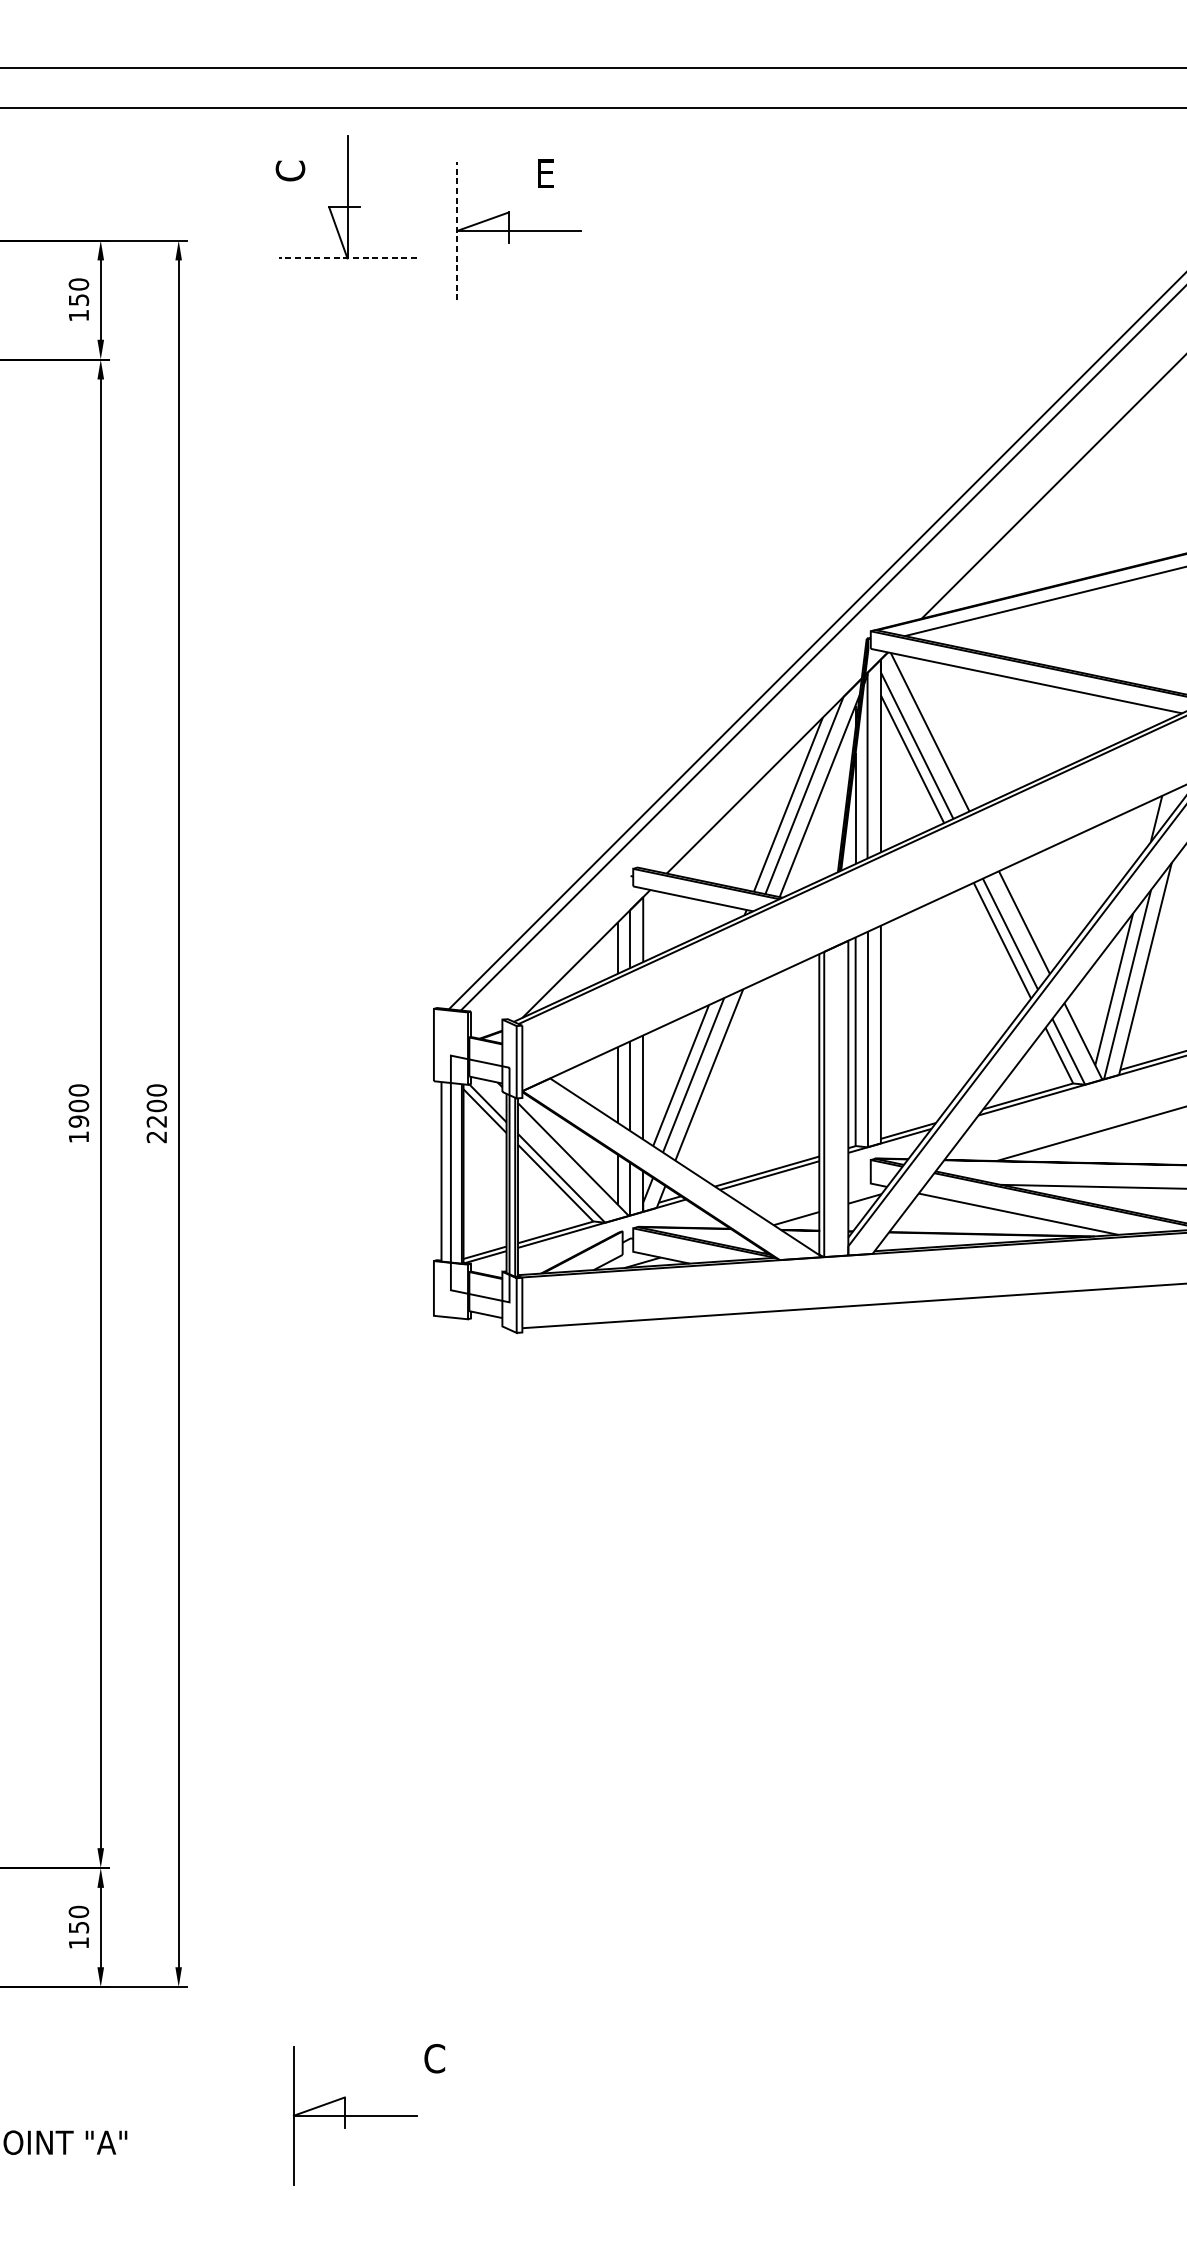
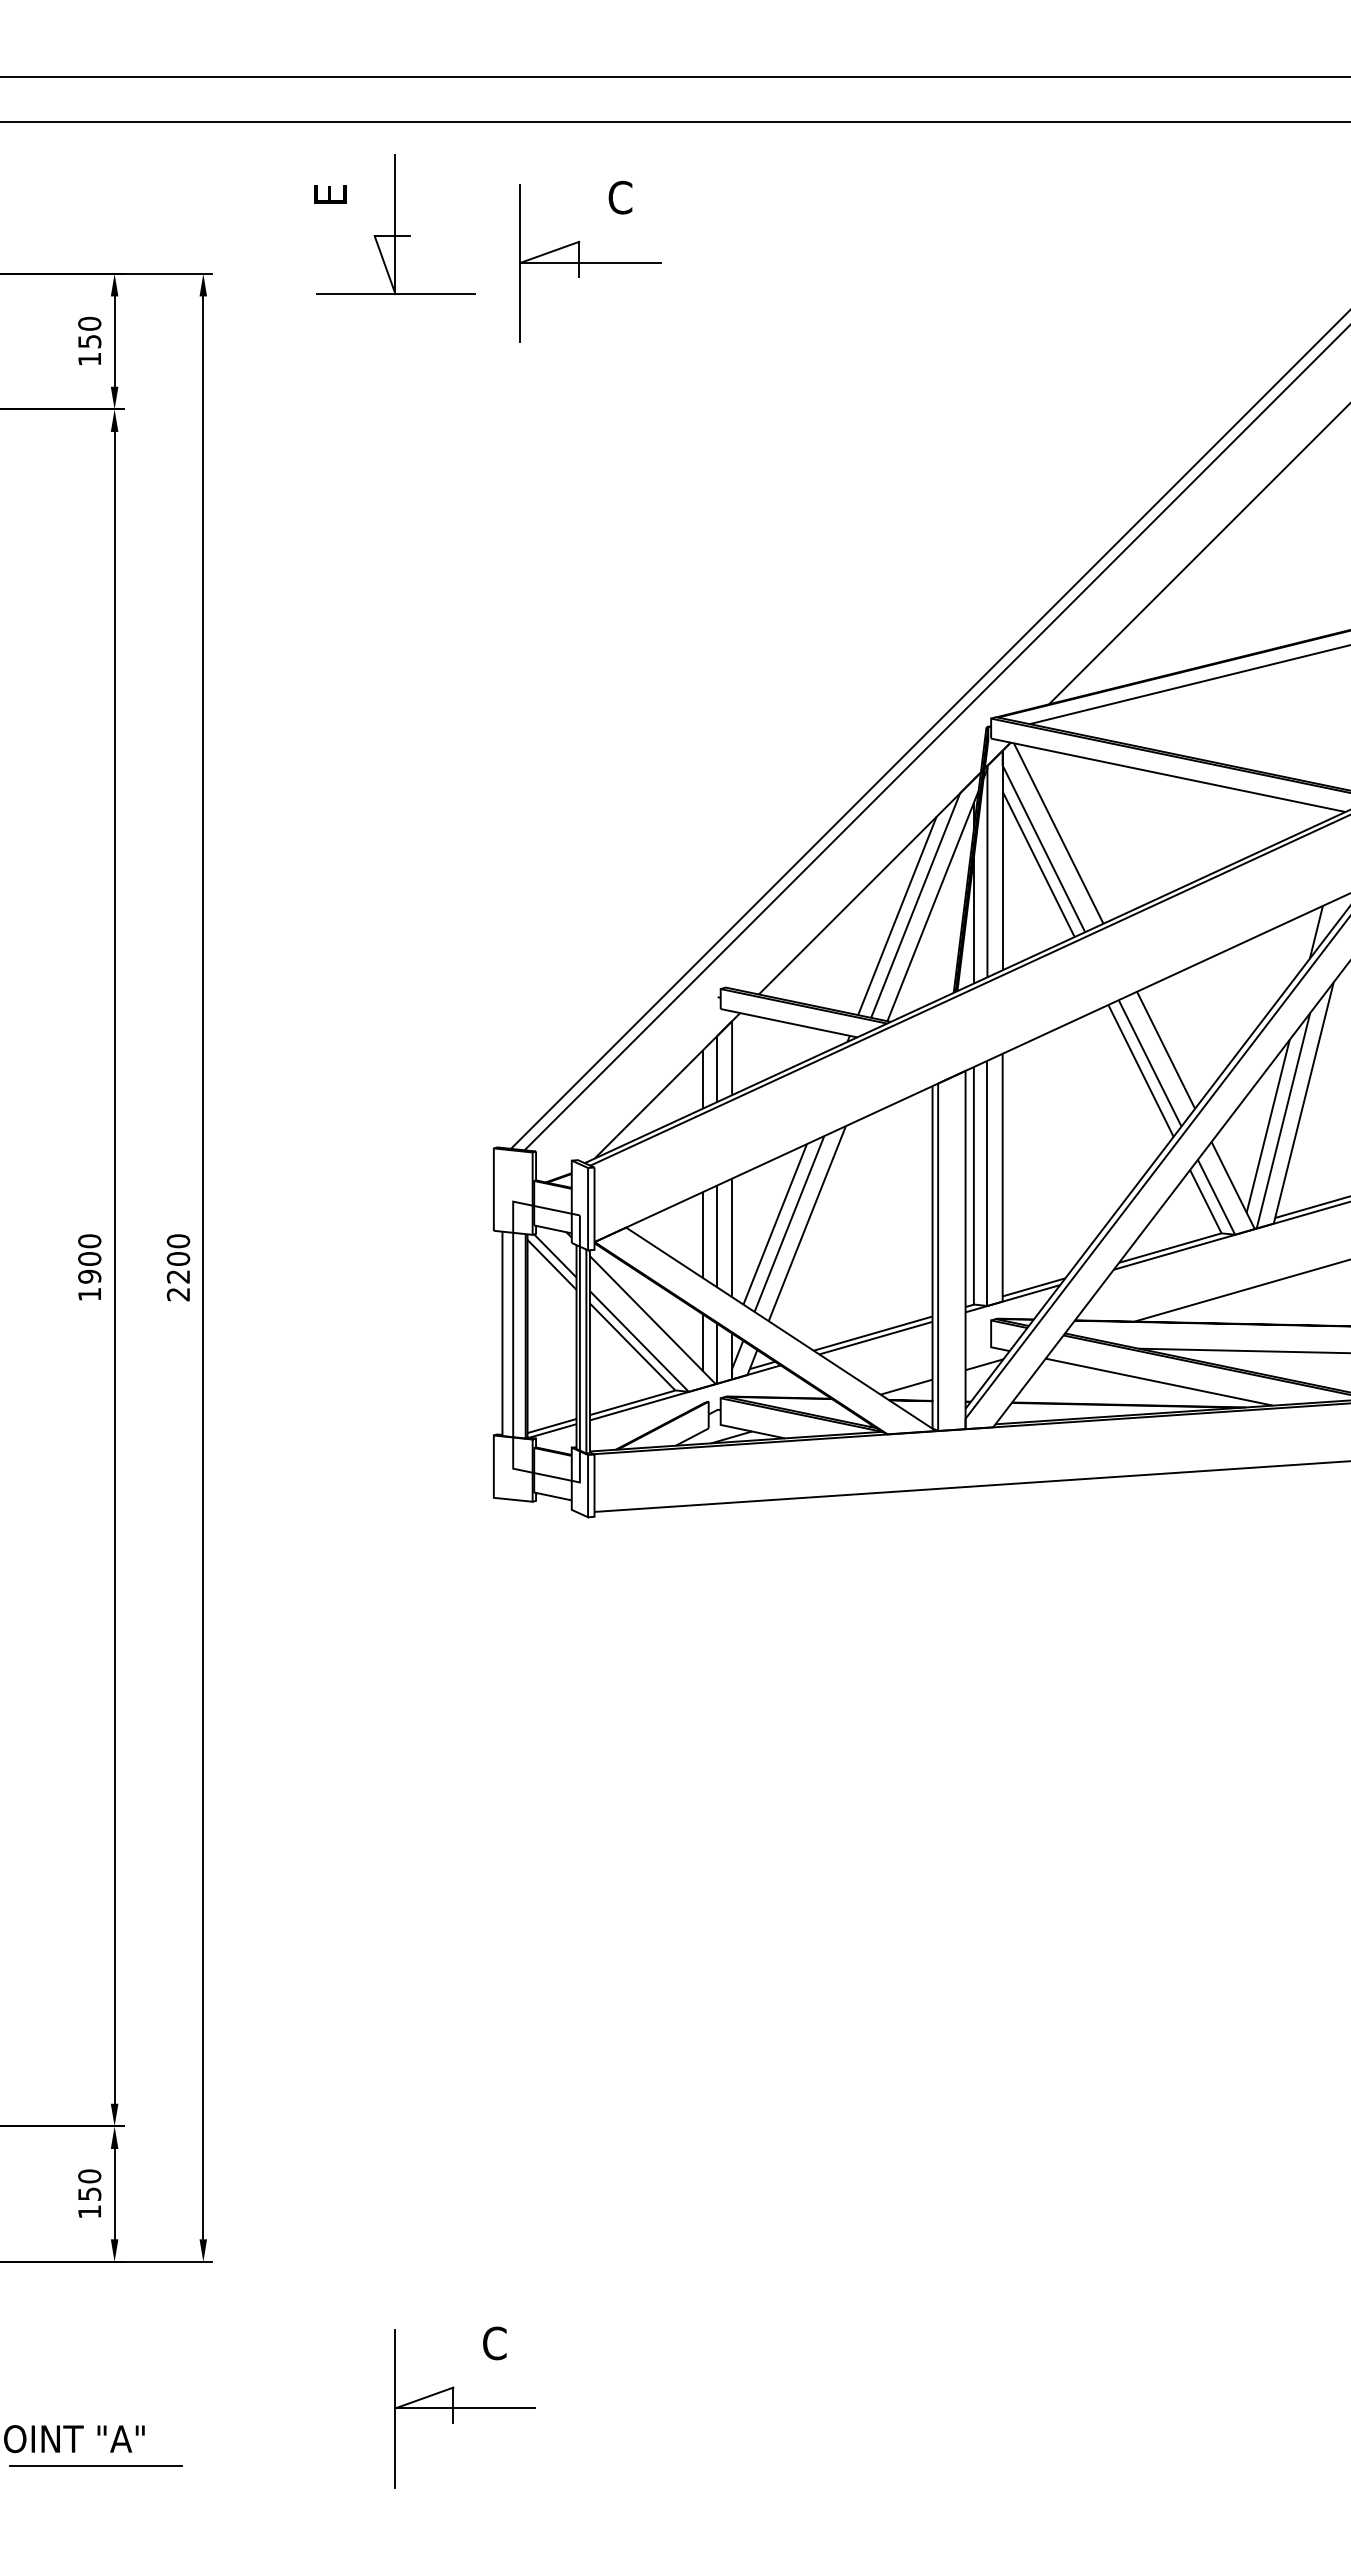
text: (290, 170) -> (330, 194), C -> E
text: (545, 173) -> (620, 197), E -> C
line: (456, 231) -> (519, 263), dashed -> solid
line: (348, 258) -> (396, 294), dashed -> solid
part: (354, 2115) -> (464, 2408), moved
line: (83, 2165) -> (95, 2465), added

